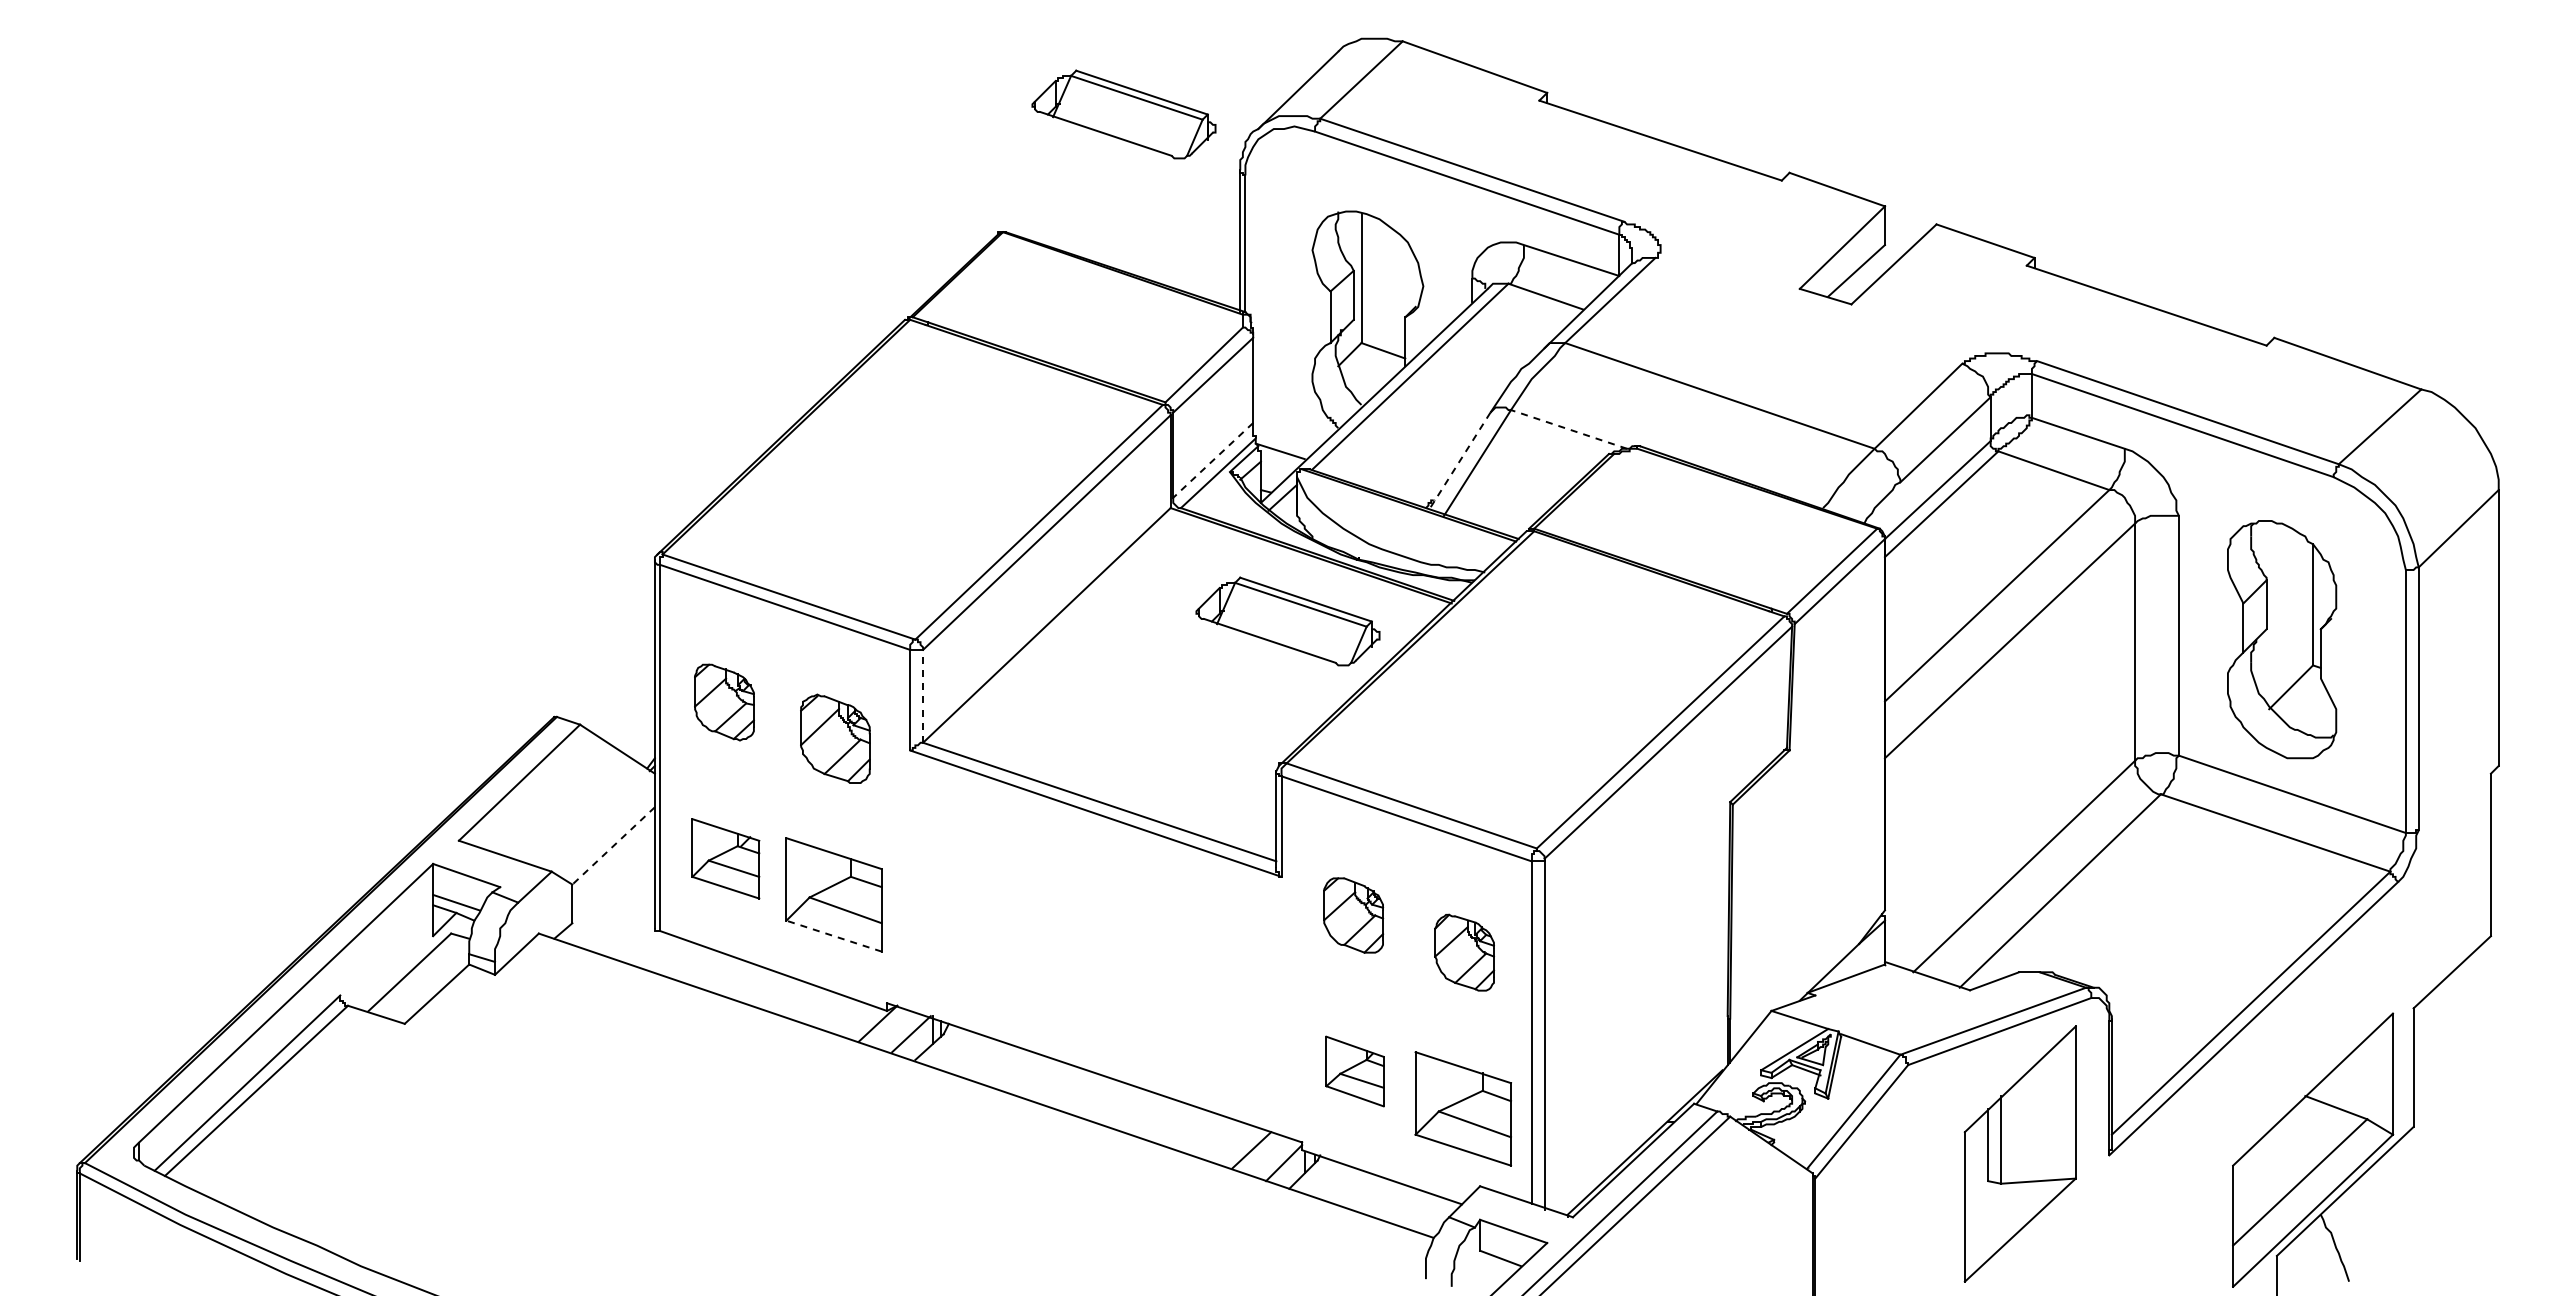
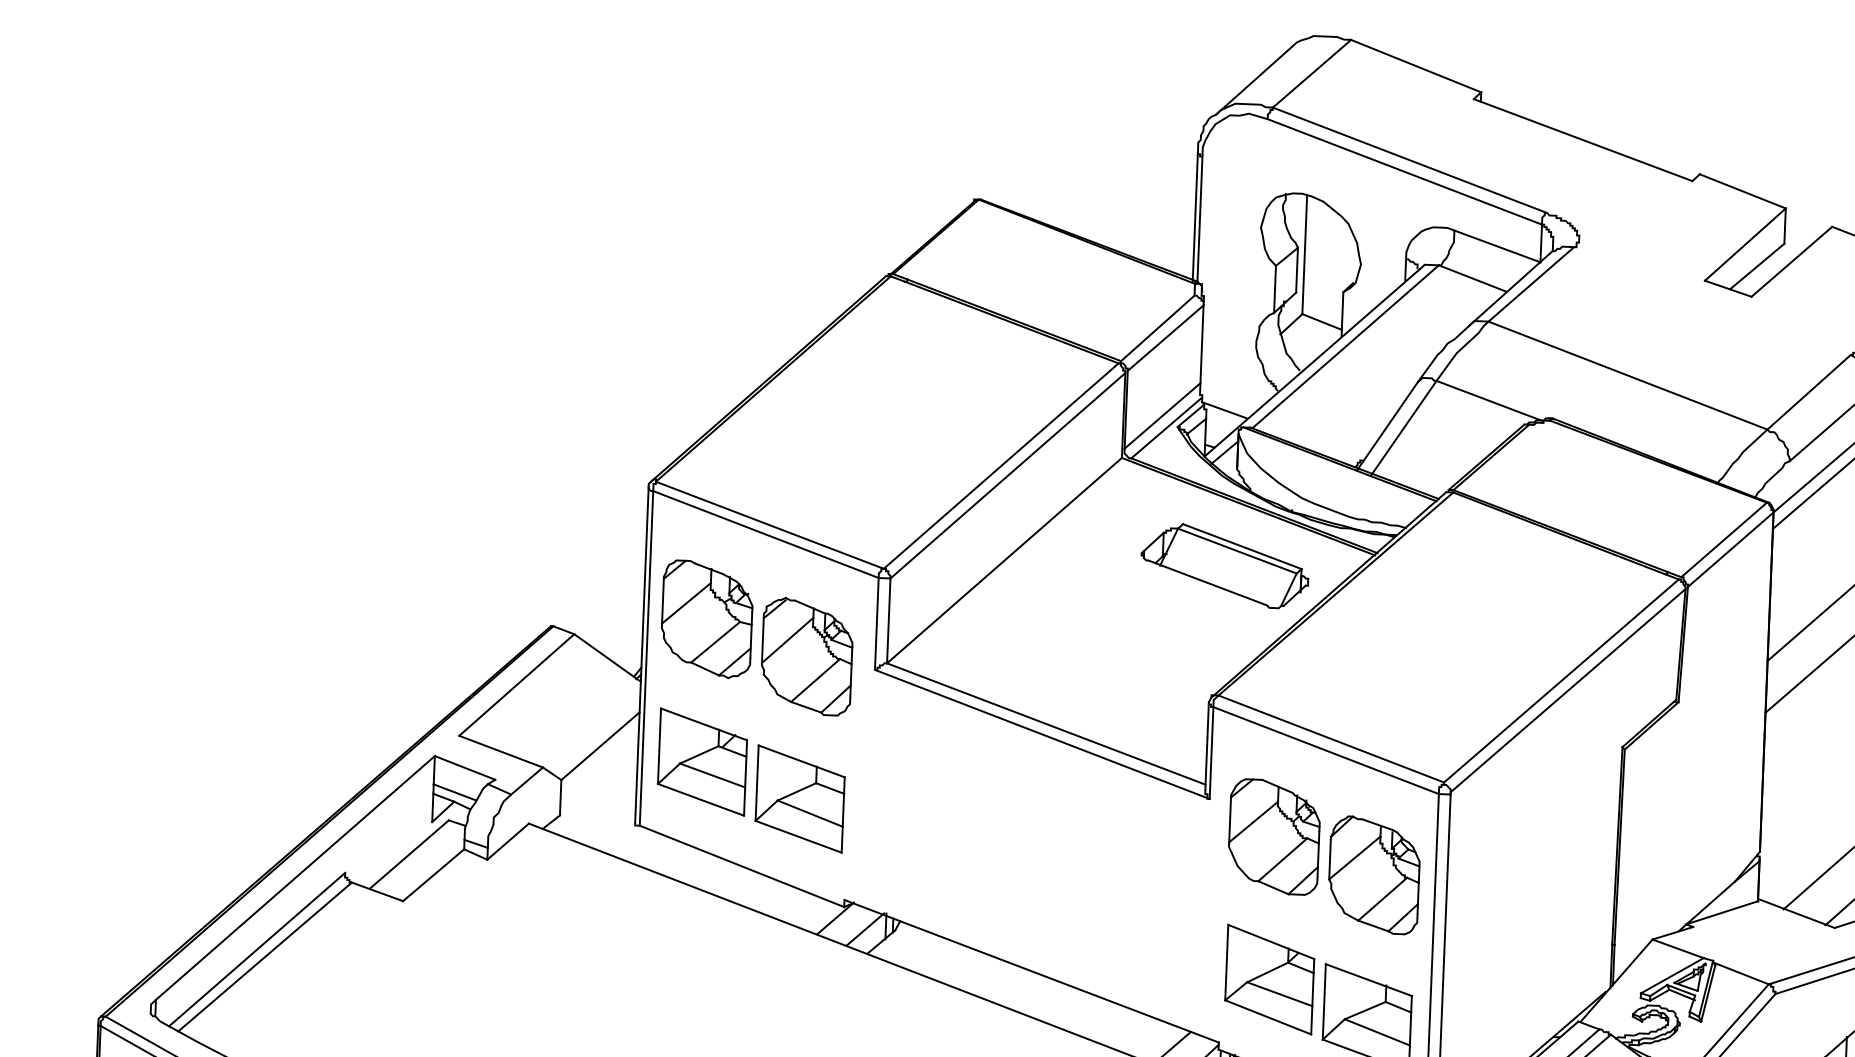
part: (1123, 114) -> (1093, 96), removed
line: (1568, 429) -> (1488, 400), dashed -> solid
line: (1213, 460) -> (1162, 416), dashed -> solid
line: (1459, 461) -> (1387, 425), dashed -> solid
line: (923, 695) -> (889, 620), dashed -> solid
part: (724, 702) -> (707, 619), size x1.67
part: (835, 738) -> (807, 656), size x1.43
line: (613, 845) -> (600, 745), dashed -> solid
part: (725, 858) -> (702, 761), size x1.43
part: (1353, 915) -> (1274, 836), size x1.67
line: (833, 936) -> (798, 837), dashed -> solid
part: (1464, 952) -> (1374, 874), size x1.67
part: (1354, 1071) -> (1269, 979), size x1.67

